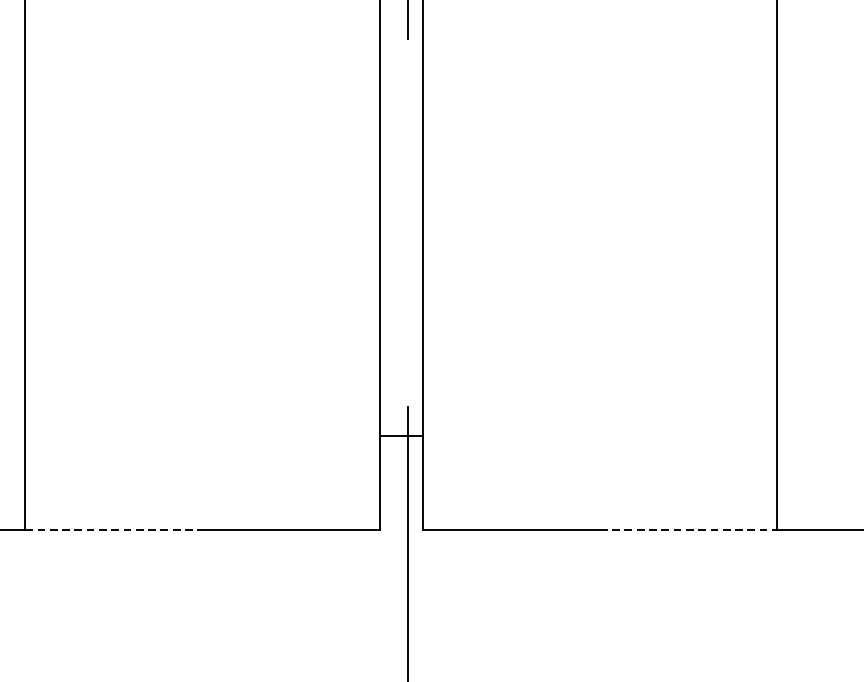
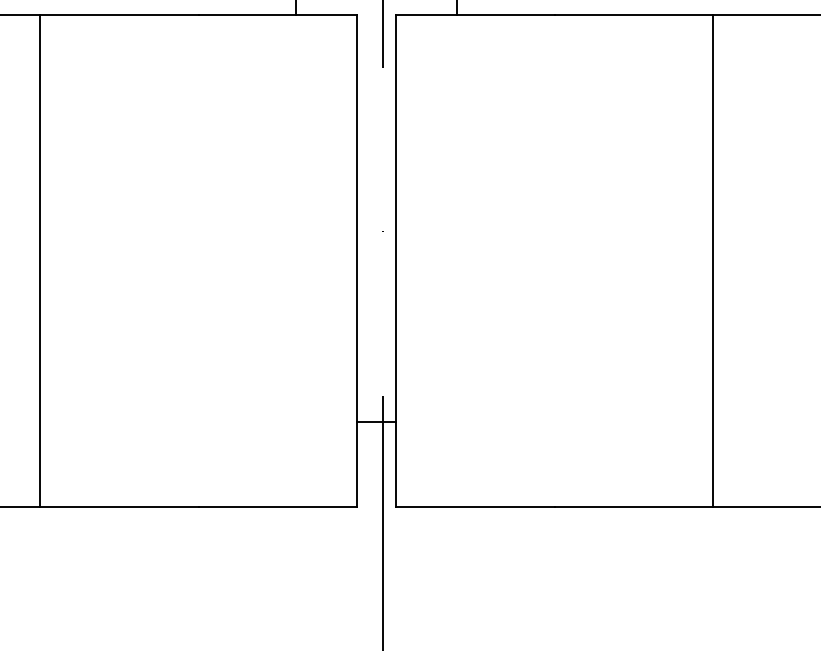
line: (114, 529) -> (120, 506), dashed -> solid
line: (689, 529) -> (634, 506), dashed -> solid

